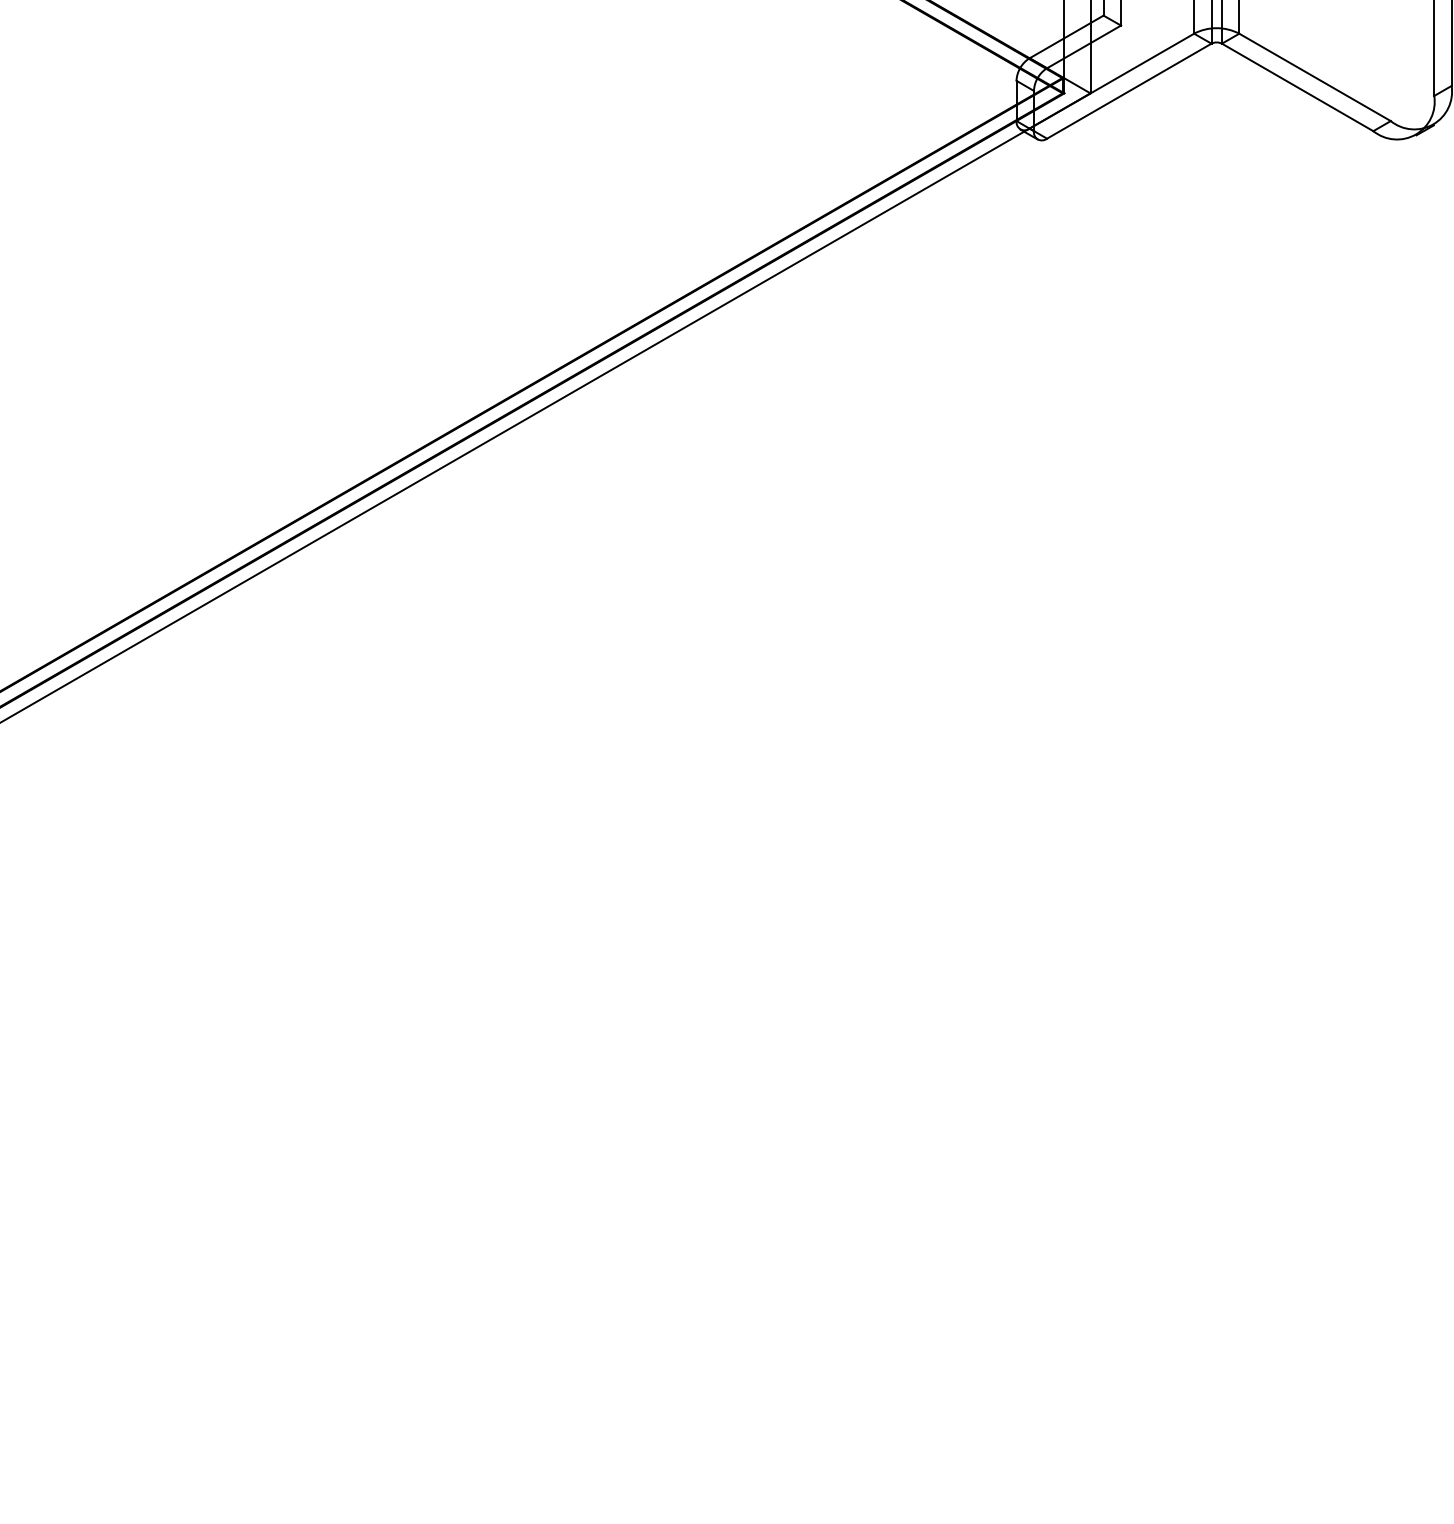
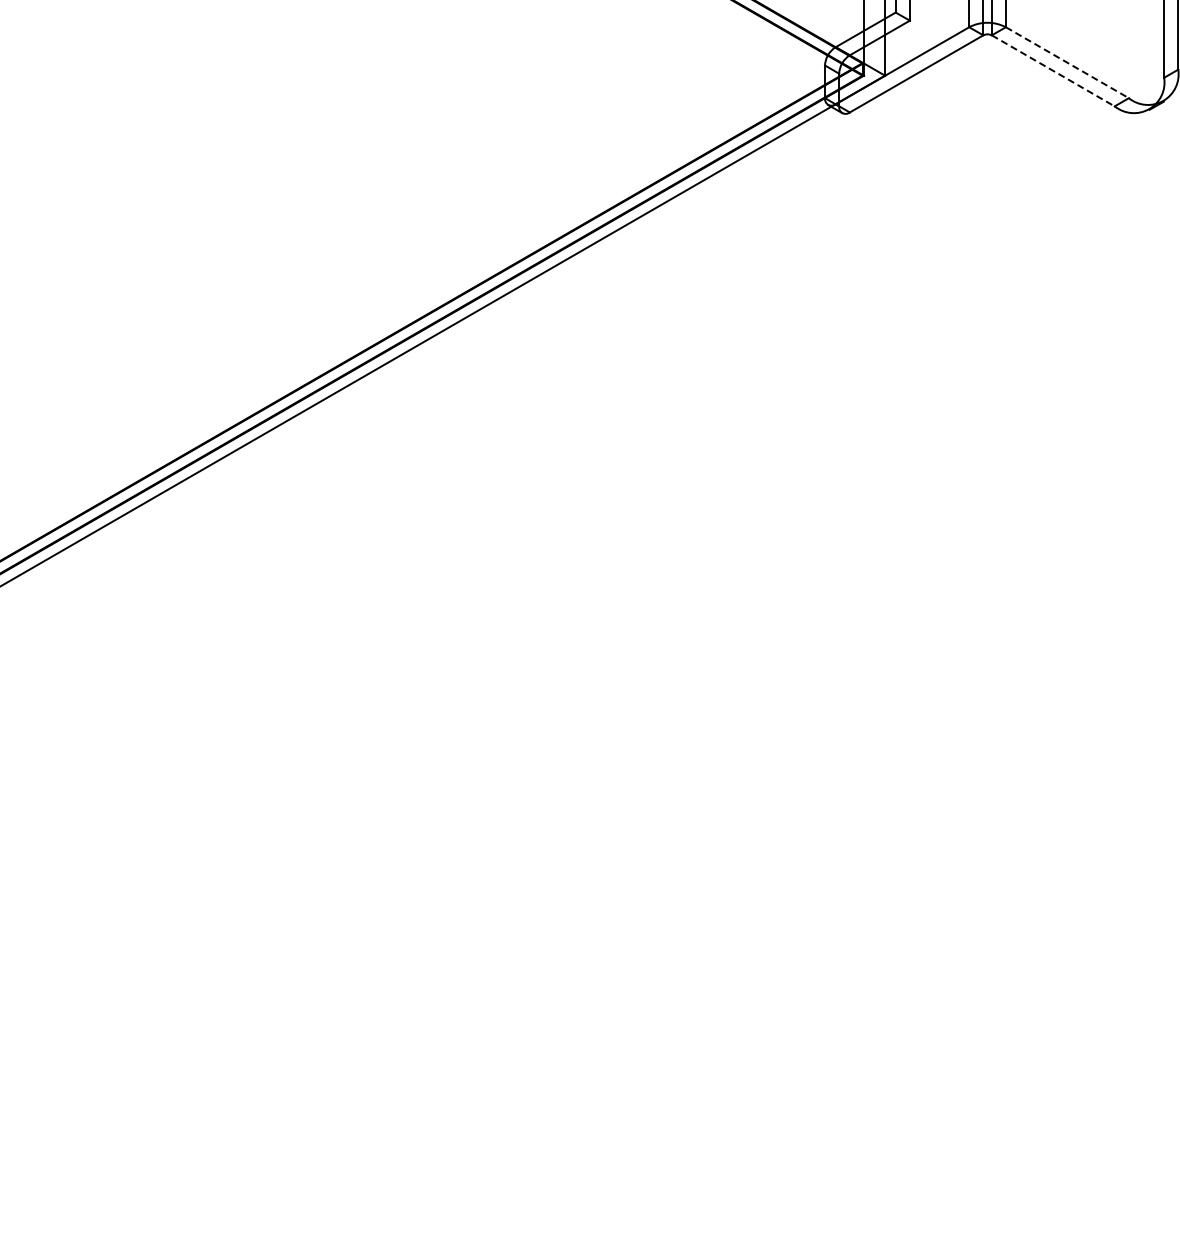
line: (1315, 77) -> (1067, 62), solid -> dashed
line: (1297, 86) -> (1053, 70), solid -> dashed

